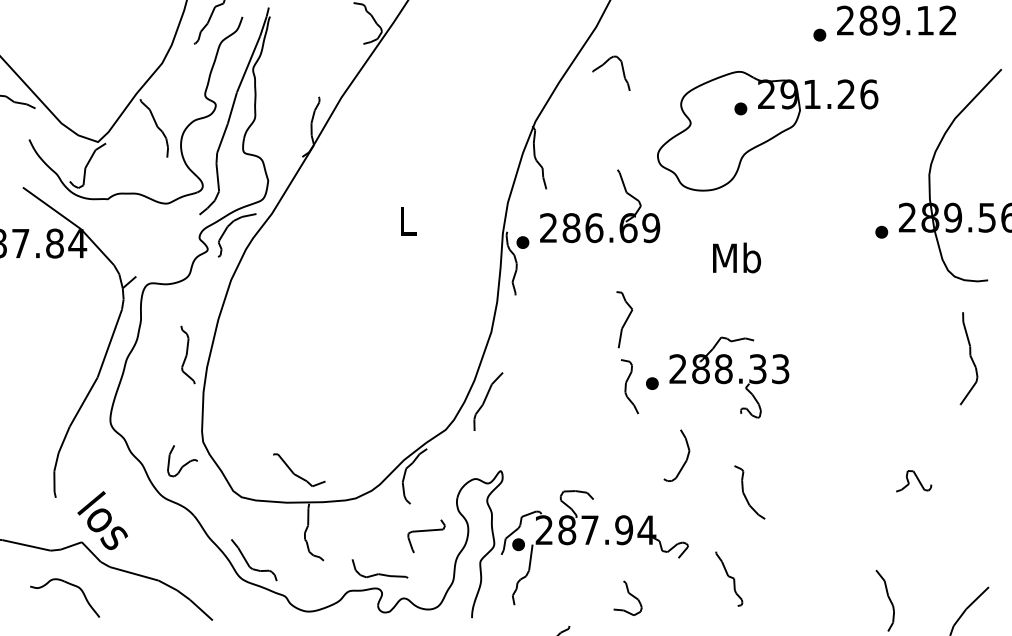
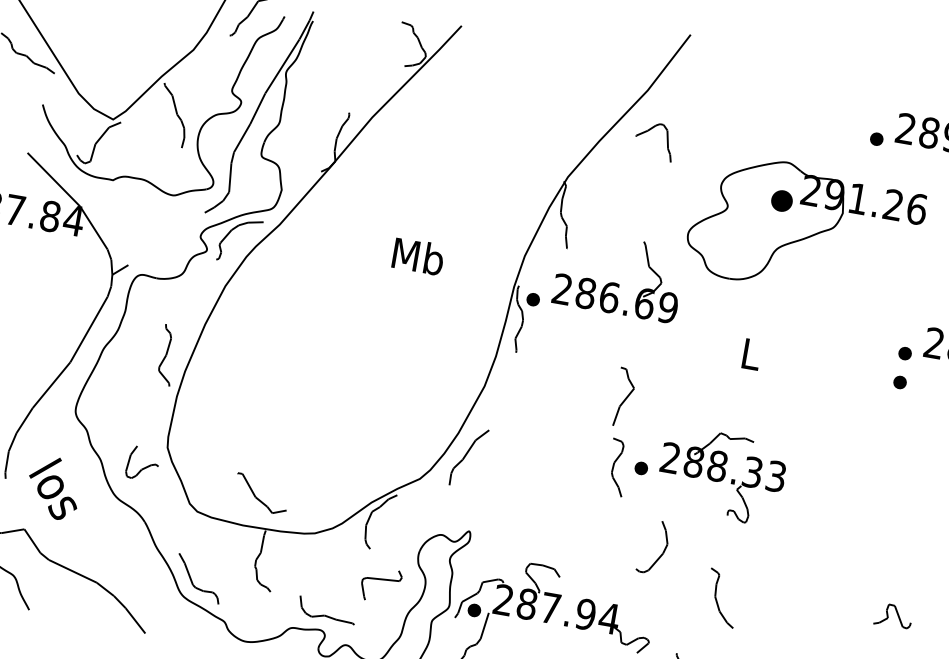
part: (740, 108) -> (781, 200), size x1.6
text: (407, 220) -> (418, 256), L -> Mb
text: (737, 257) -> (751, 353), Mb -> L
part: (881, 260) -> (899, 382), added
text: (102, 520) -> (53, 487), moved

